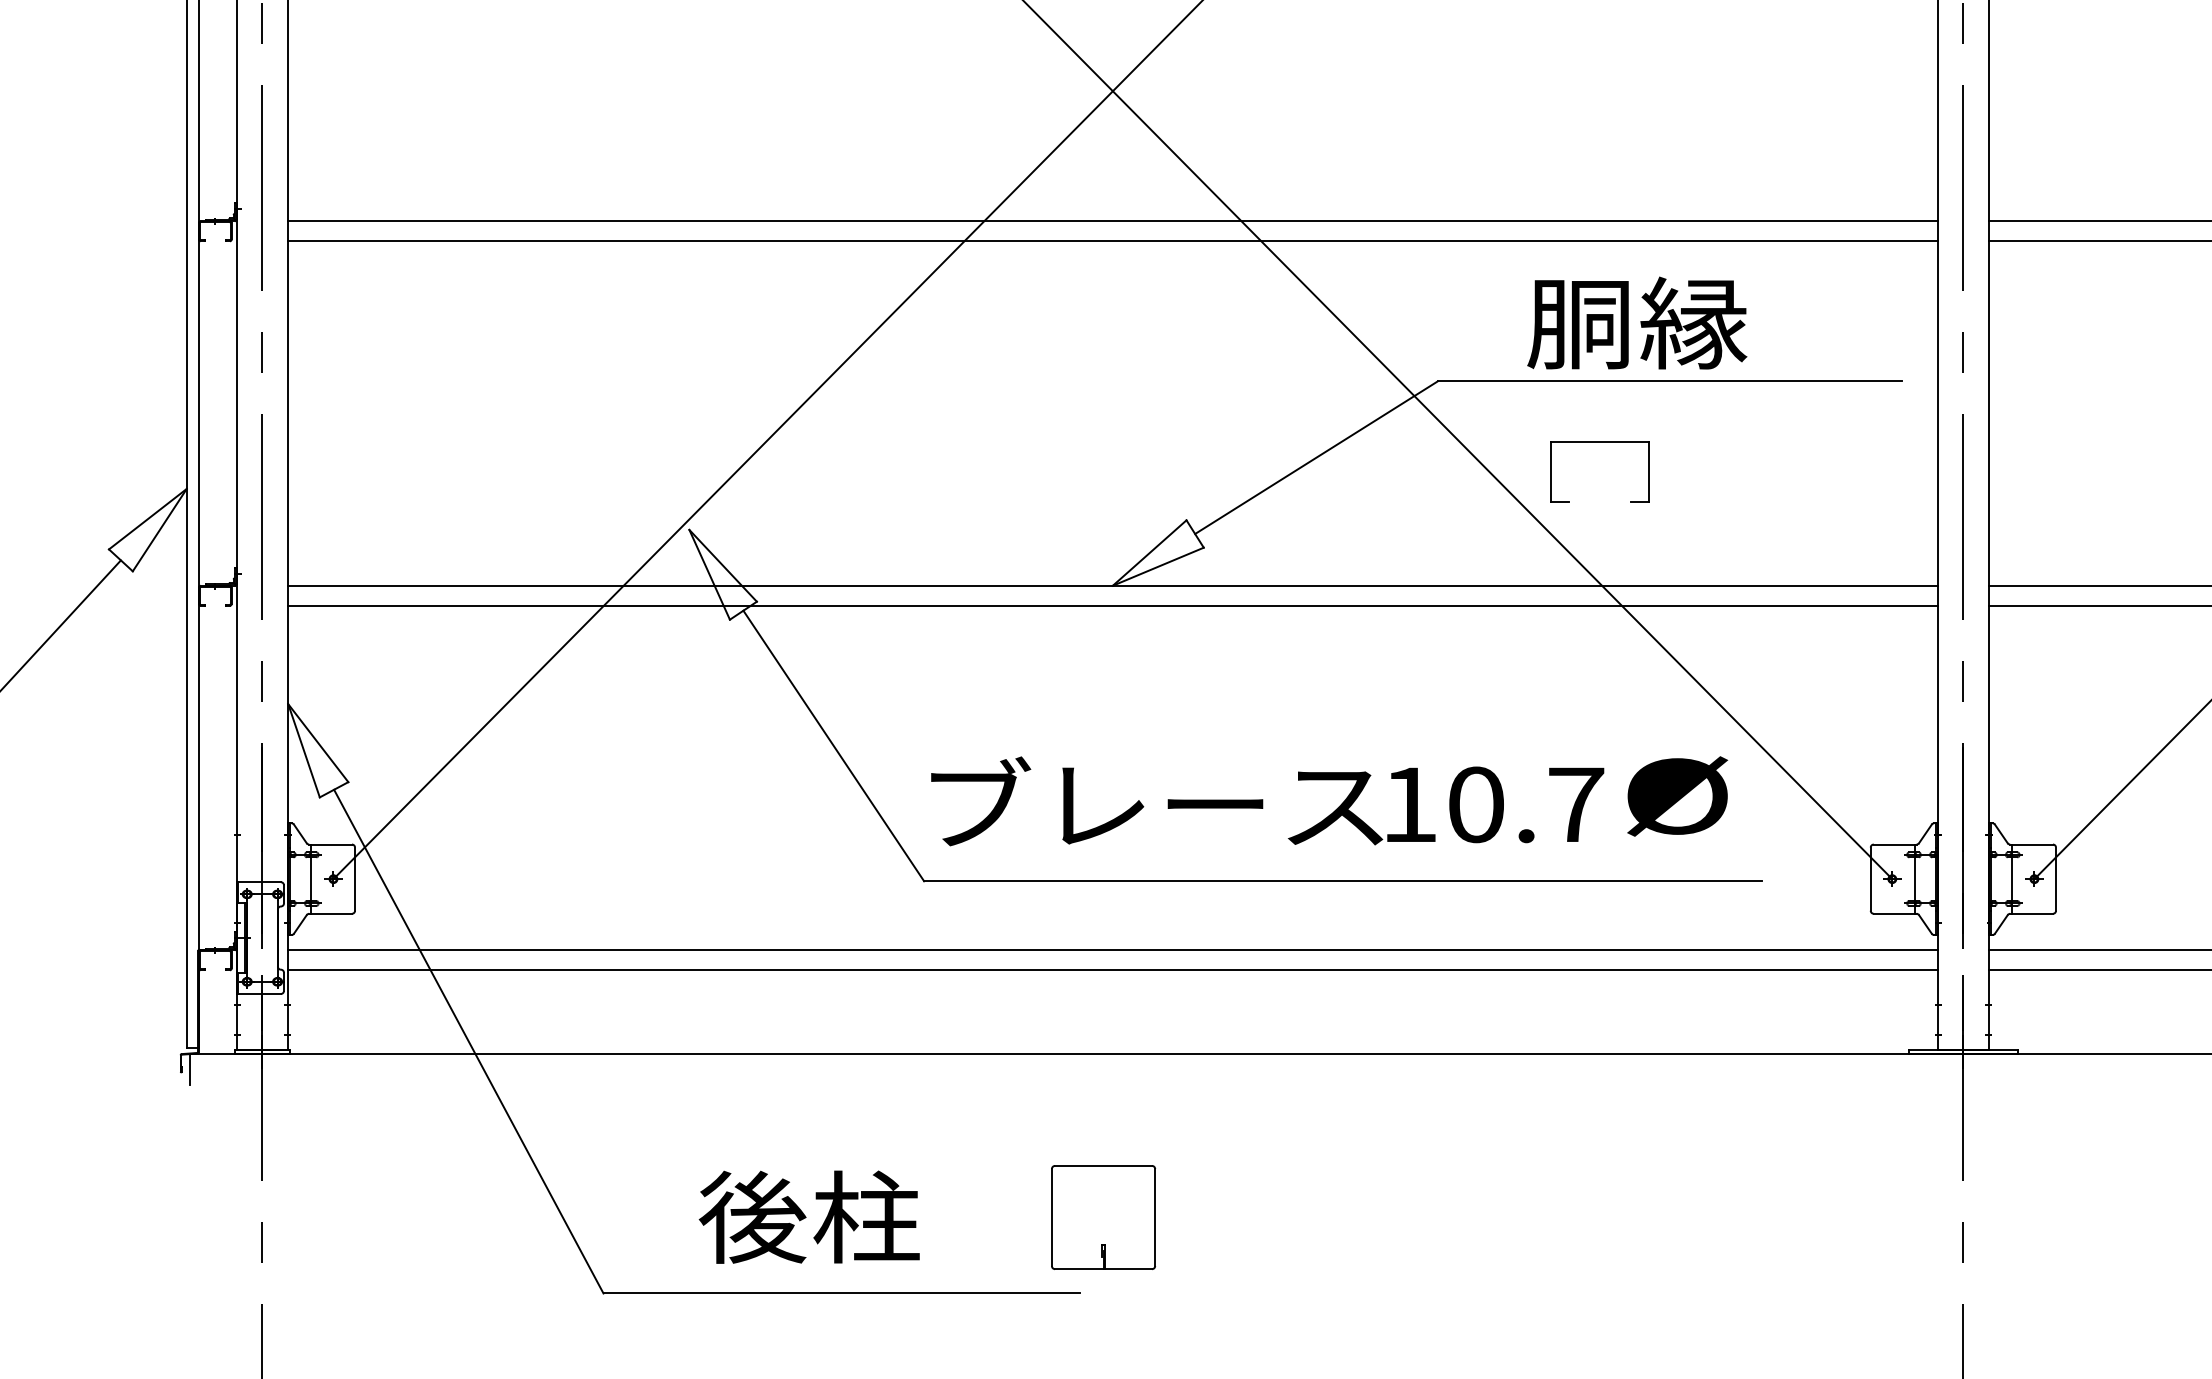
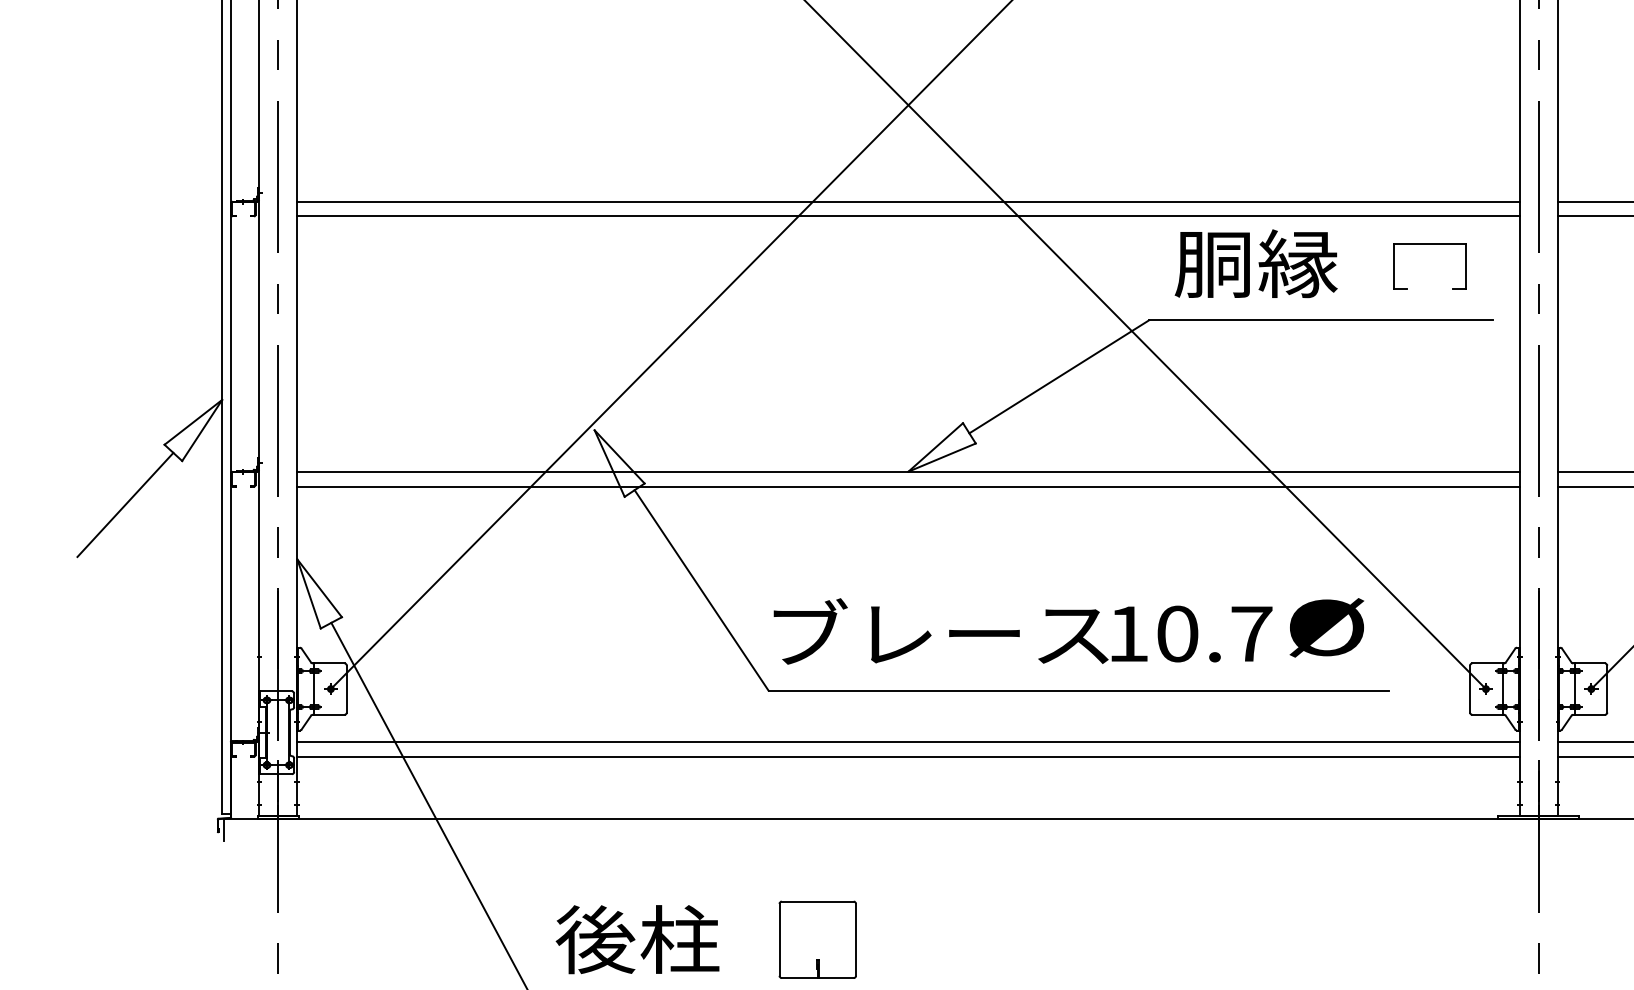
text: (1637, 322) -> (1256, 263), moved
part: (1599, 442) -> (1429, 244), moved
text: (808, 1216) -> (636, 939), moved
part: (1103, 1217) -> (817, 939), moved

